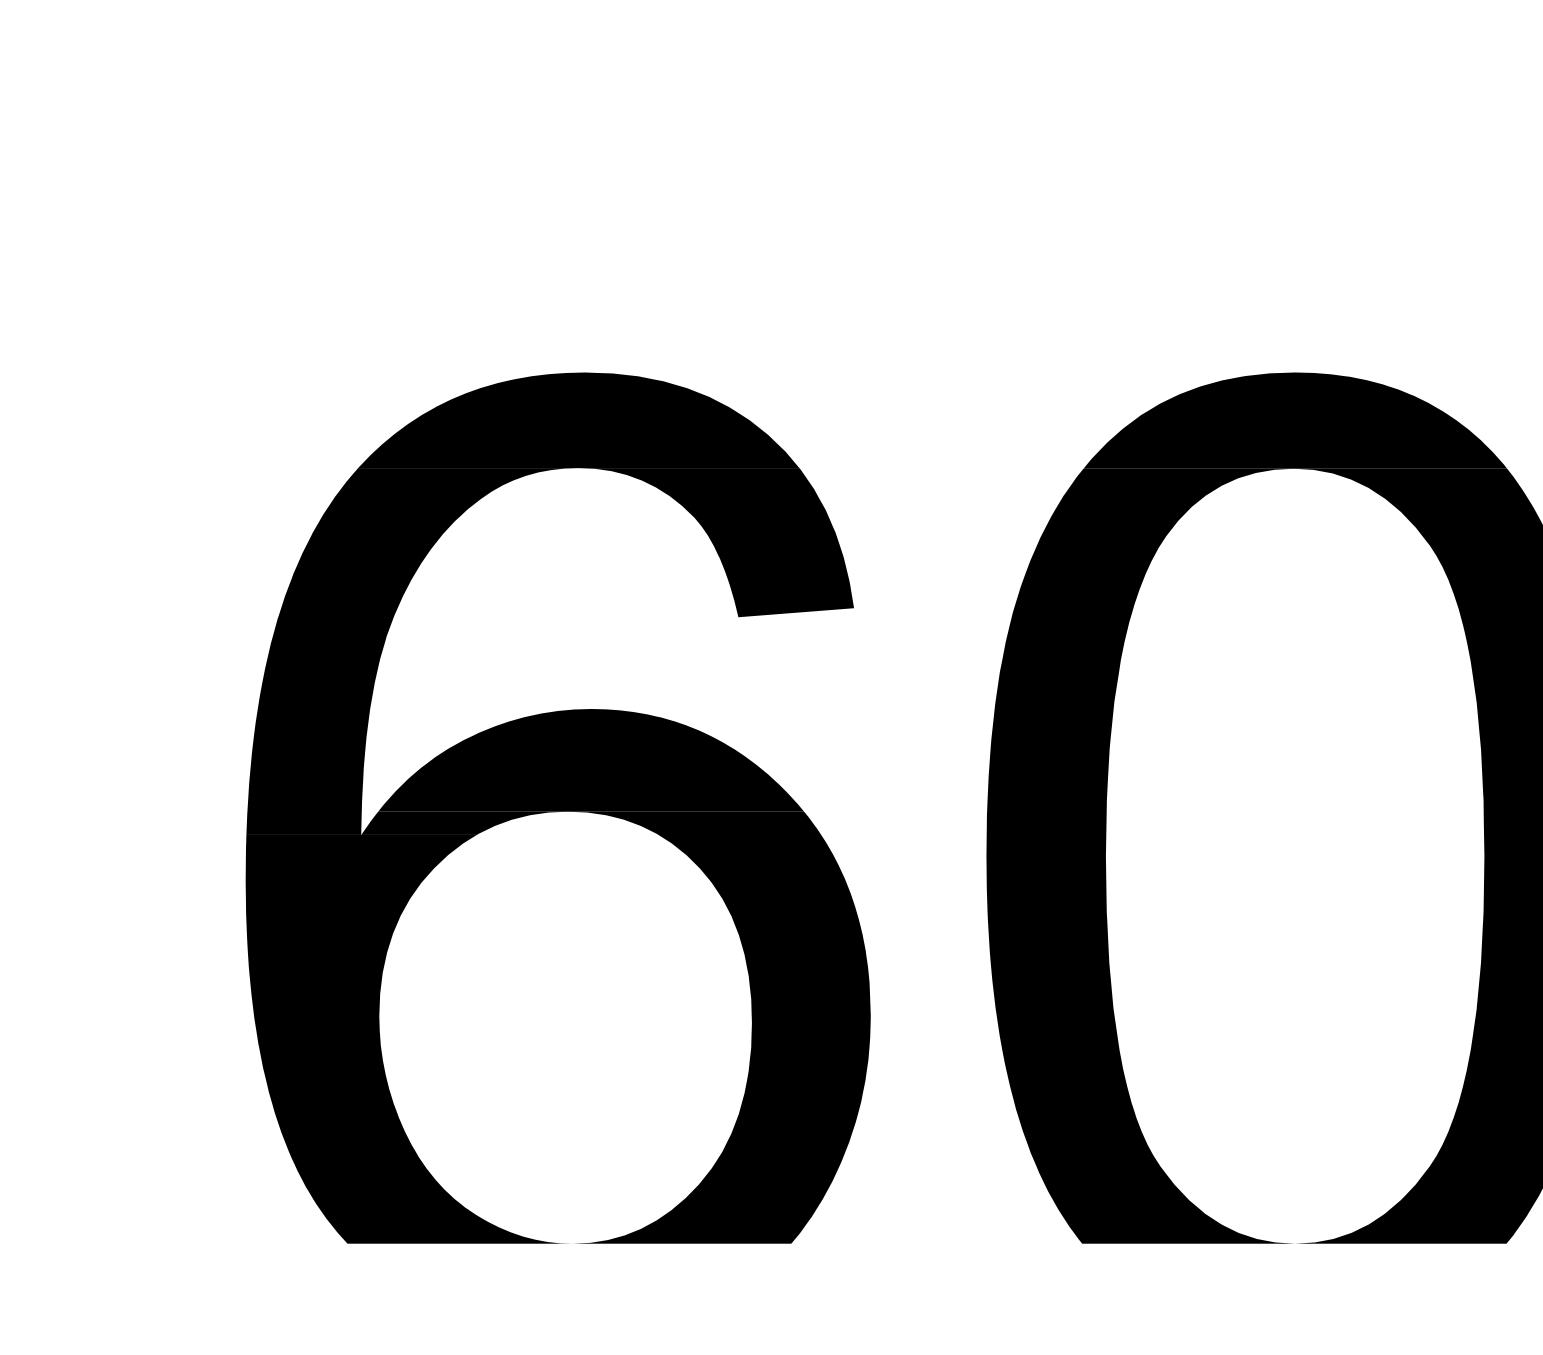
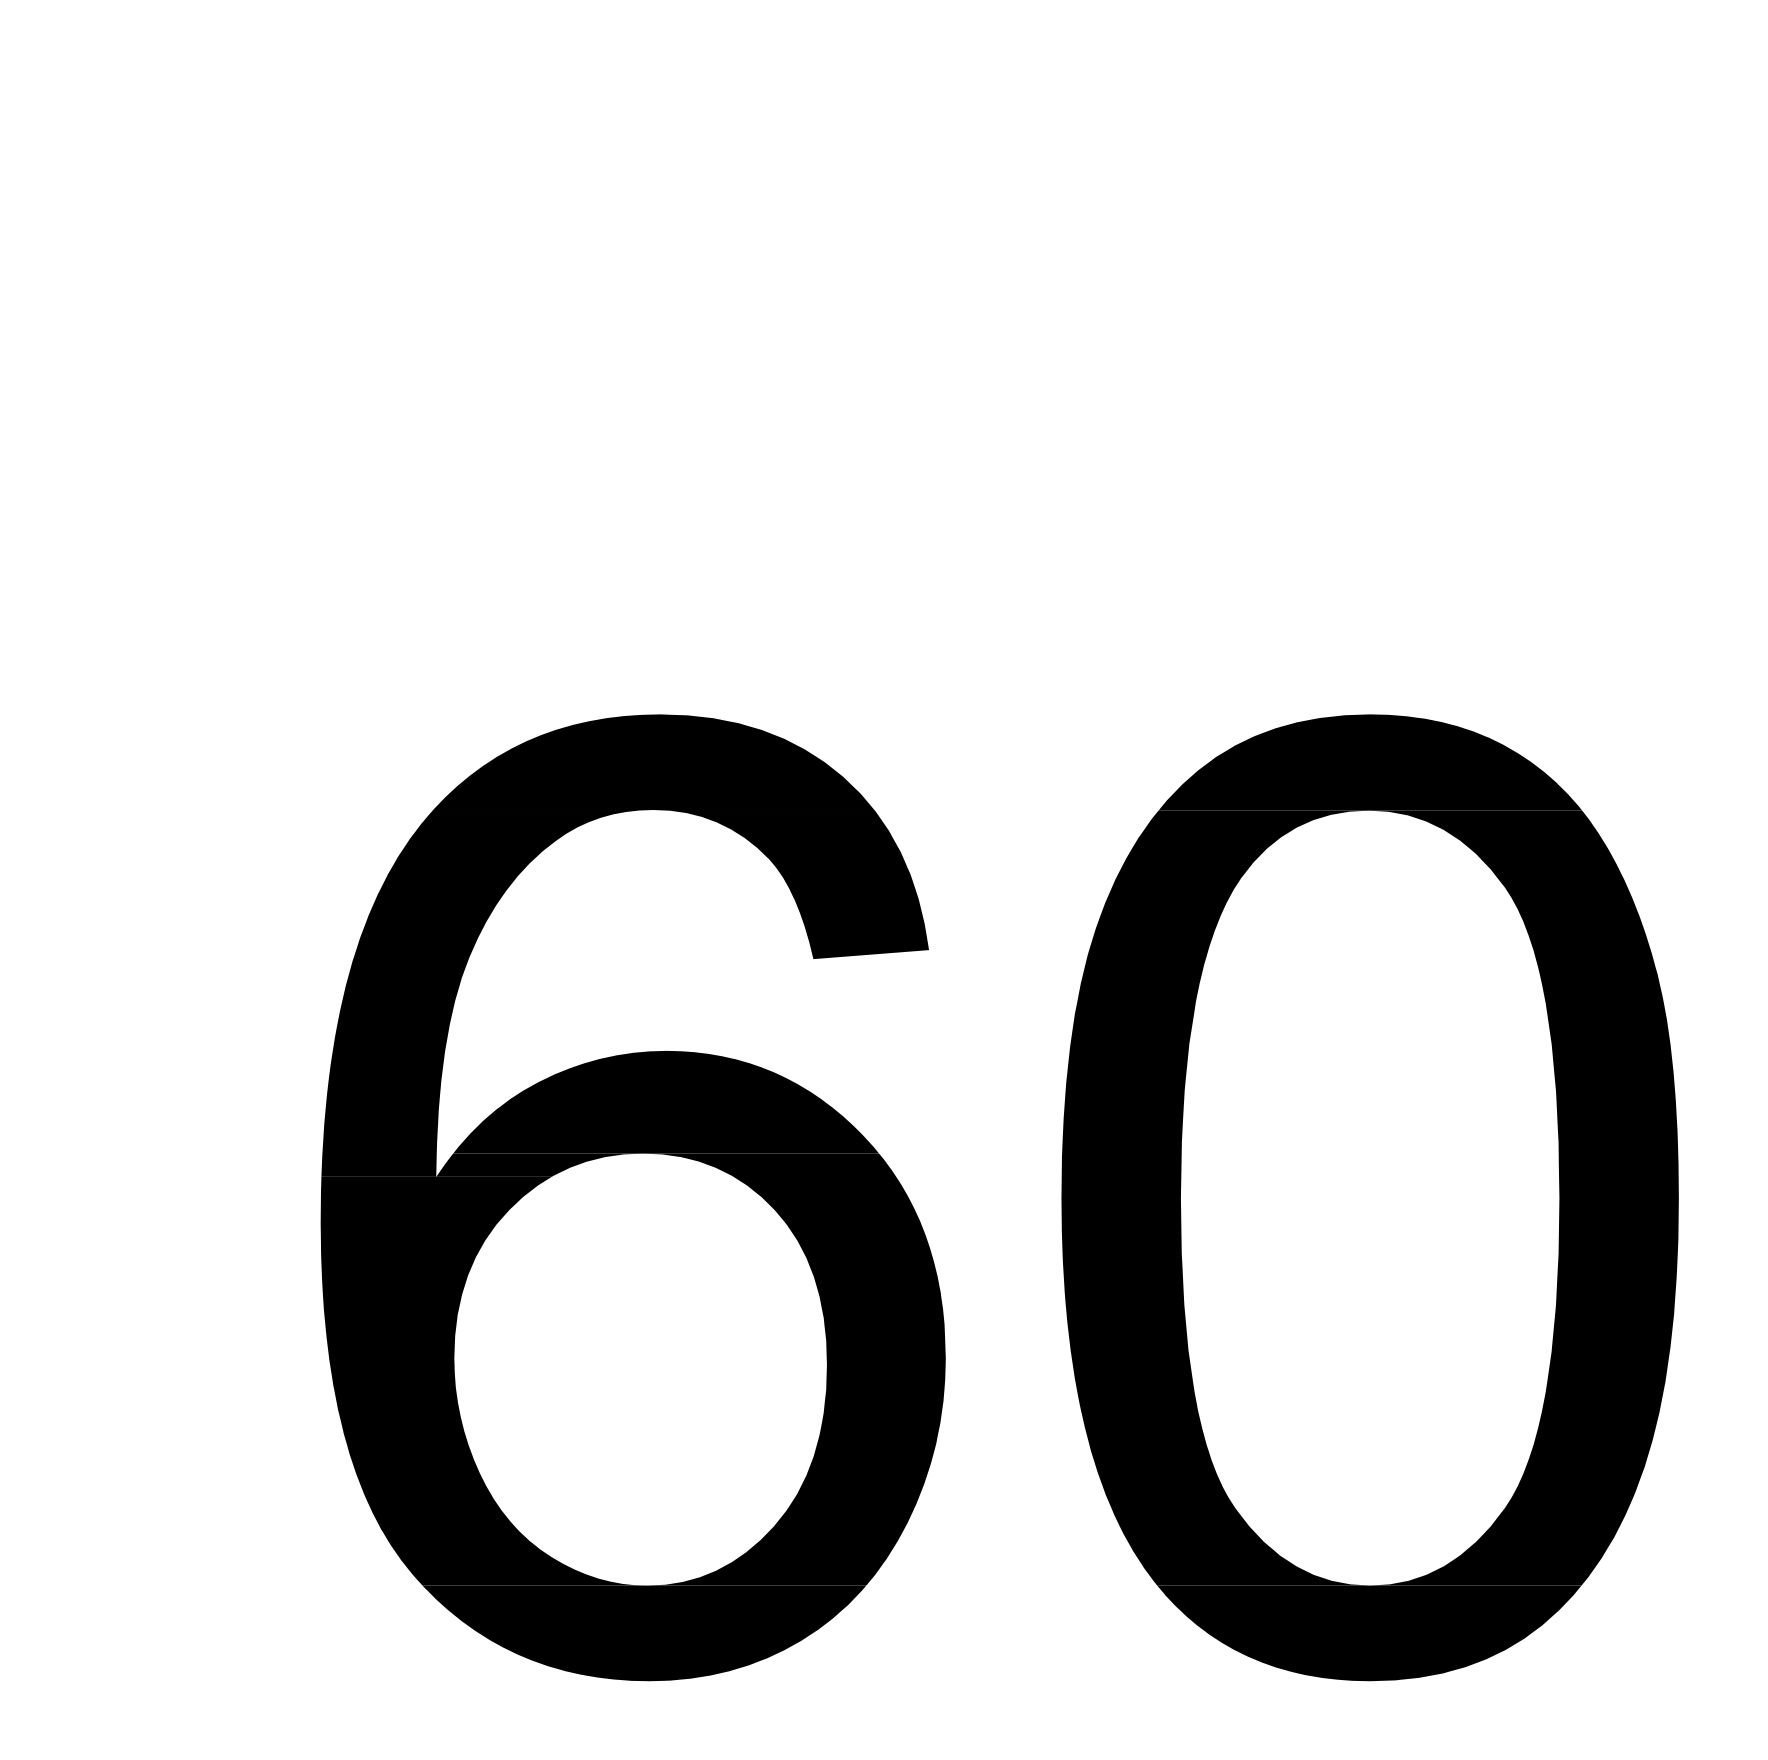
fill: (569, 1291) -> (644, 1633), added
fill: (1294, 1291) -> (1369, 1633), added

